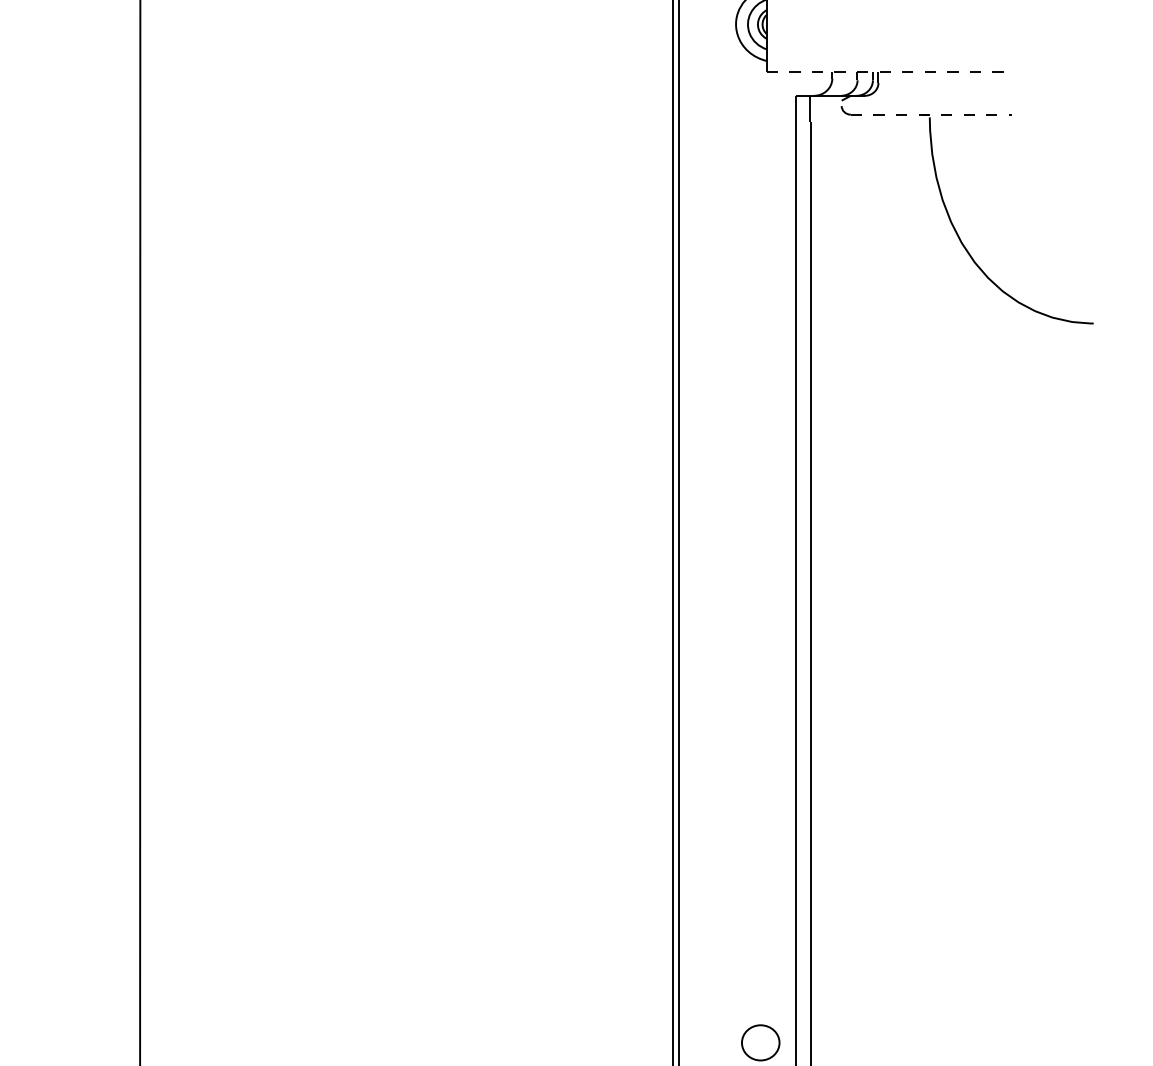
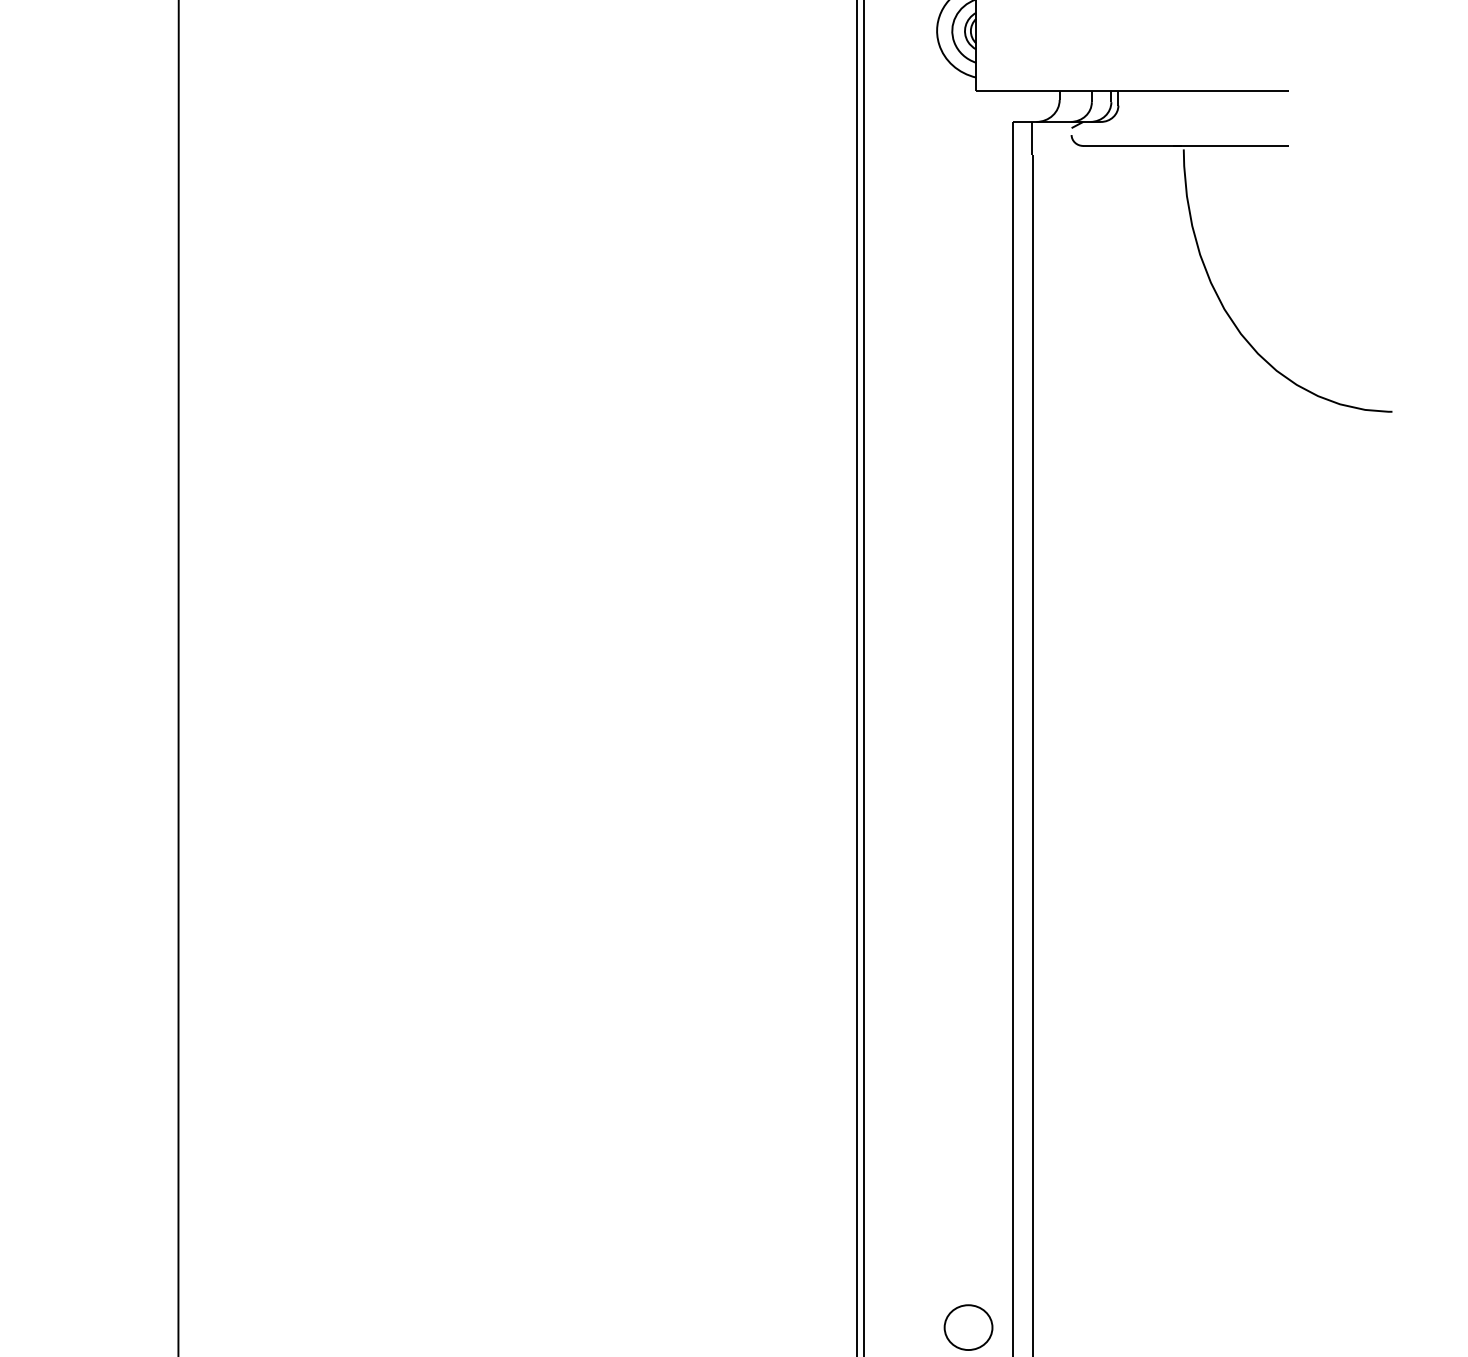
line: (889, 71) -> (1132, 90), dashed -> solid
line: (931, 114) -> (1185, 145), dashed -> solid

